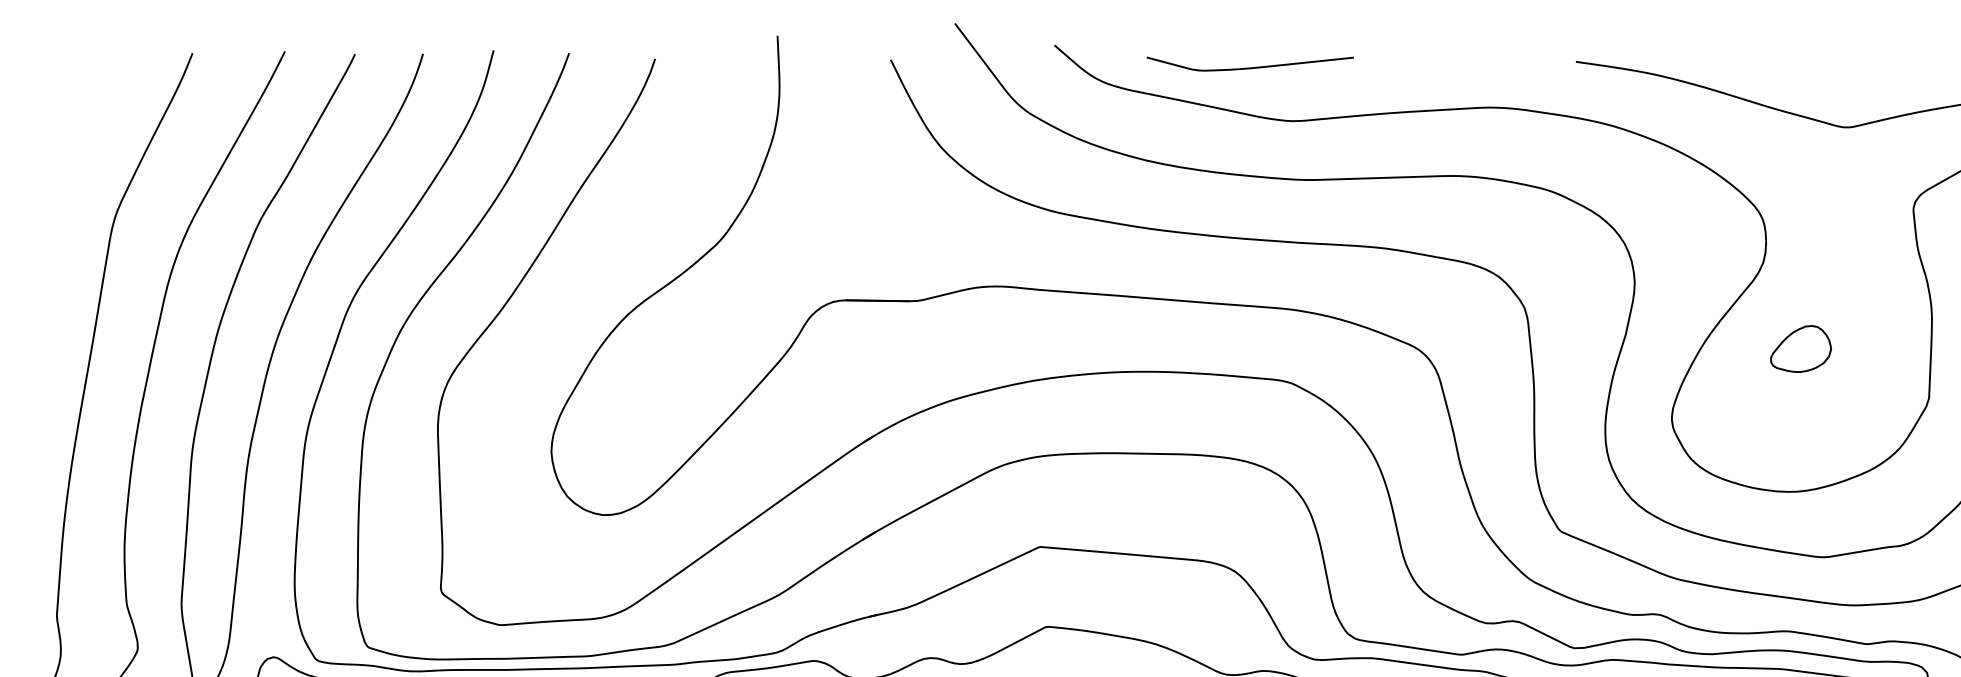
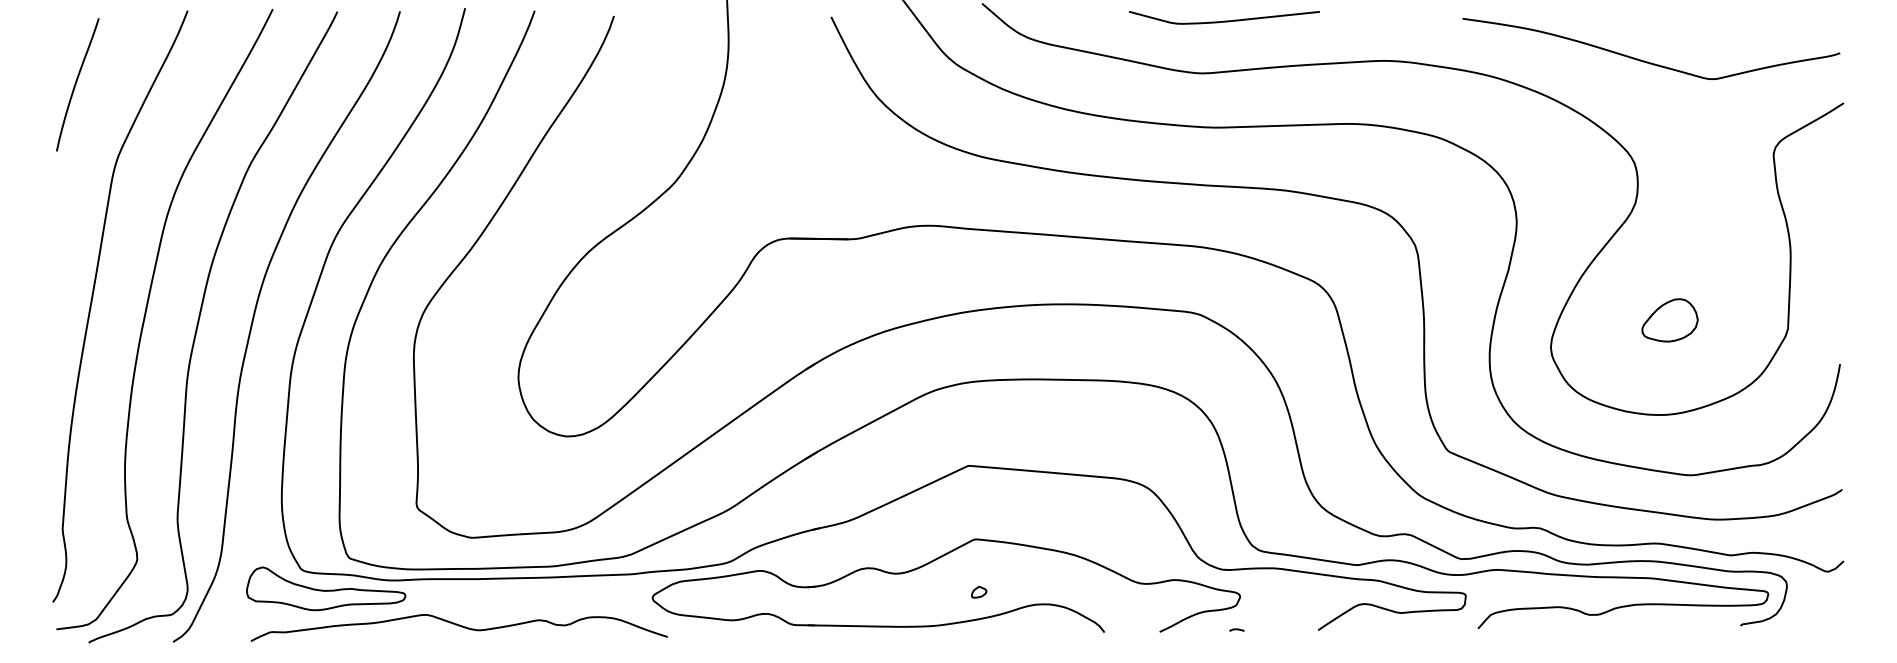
curve: (1250, 67) -> (1224, 20), moved
curve: (71, 133) -> (76, 84), added
part: (1800, 349) -> (1669, 320), moved

